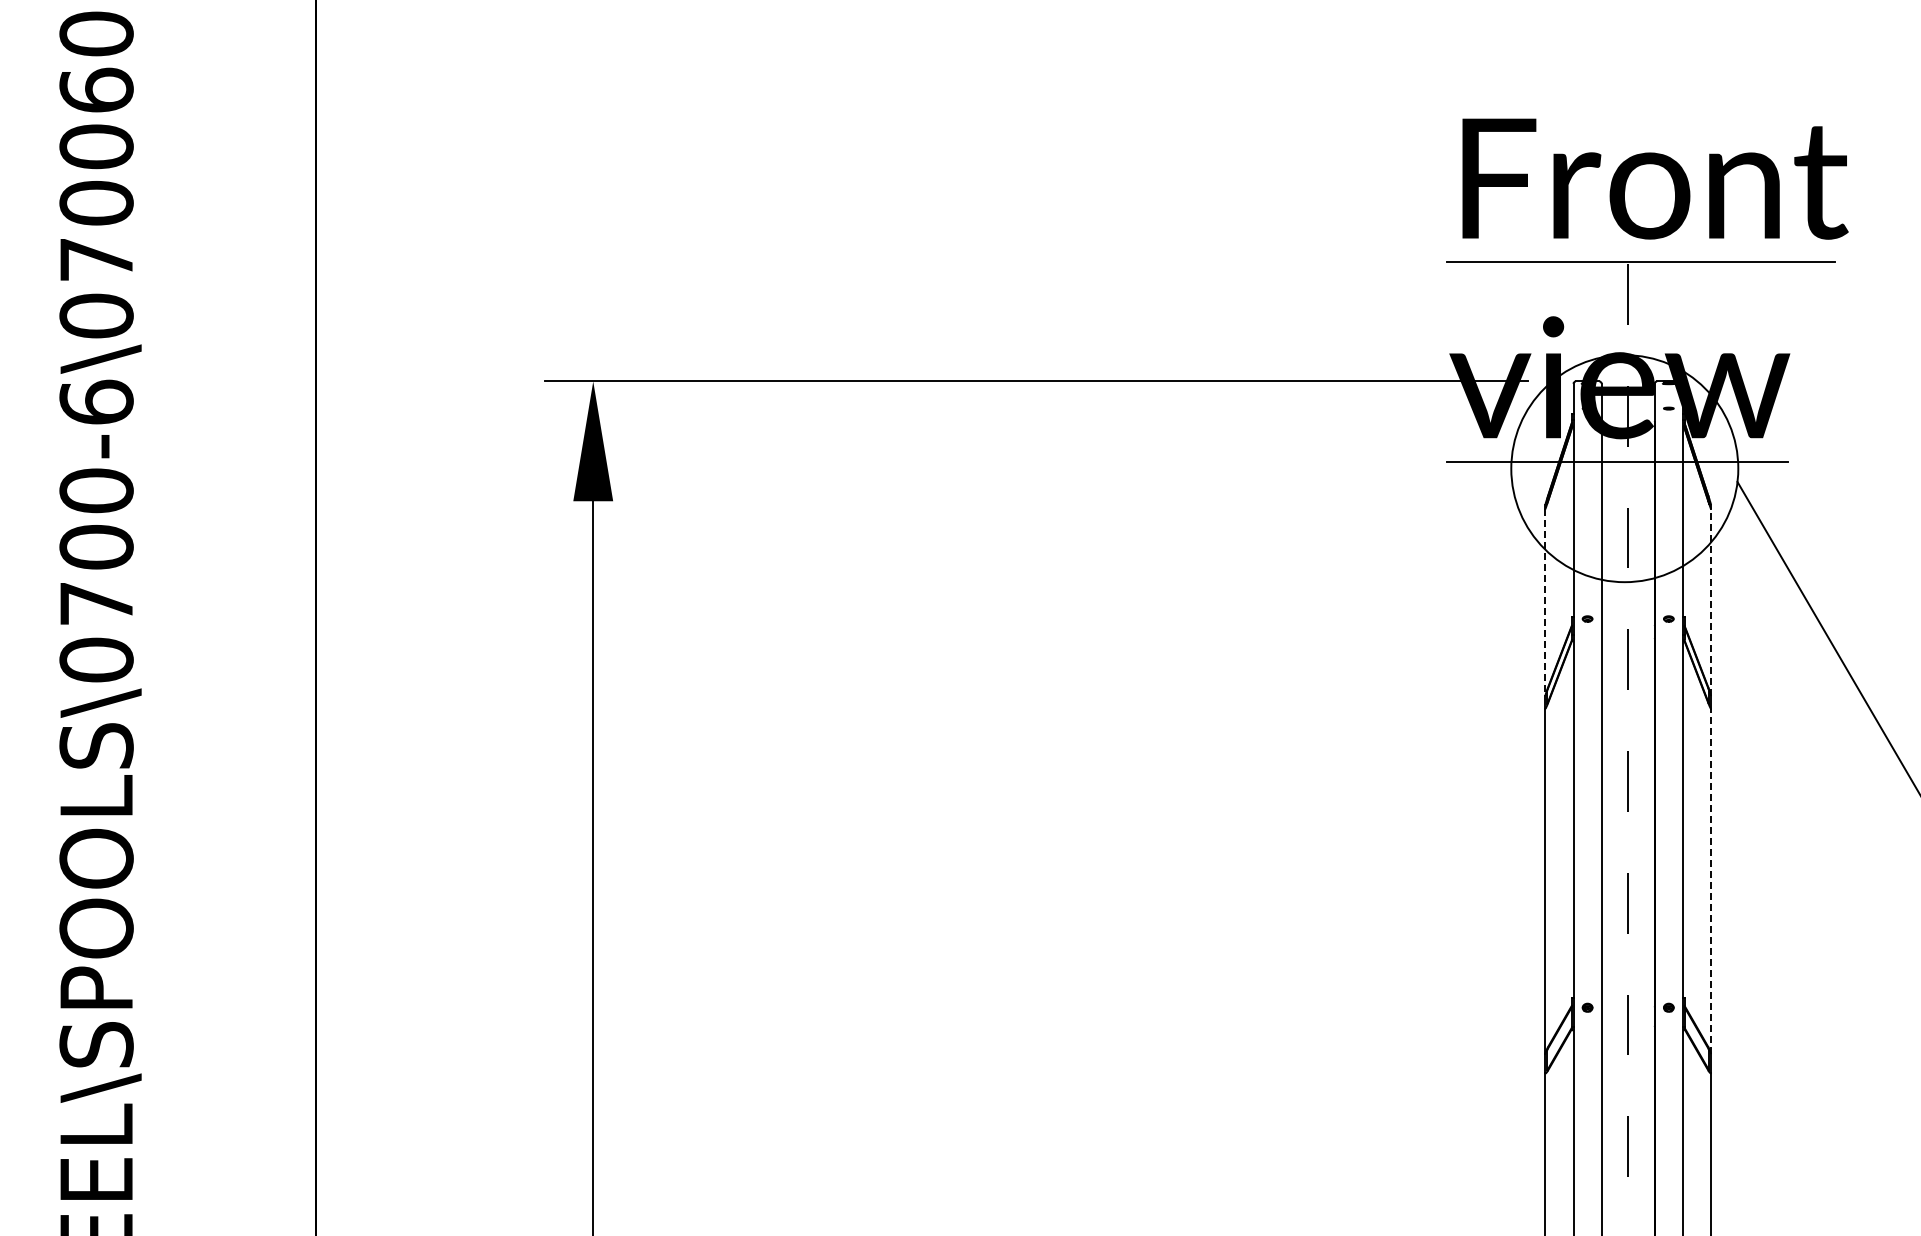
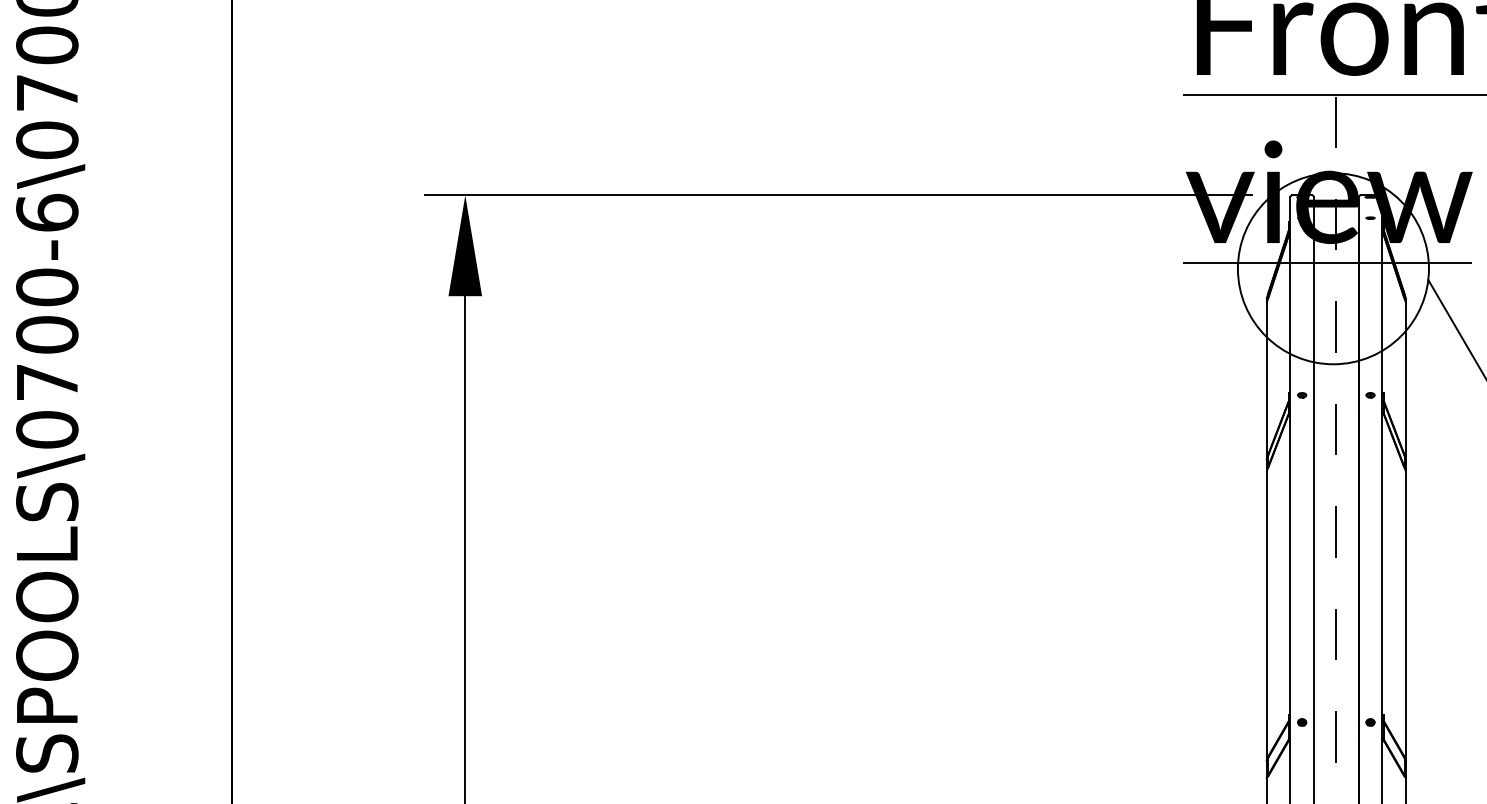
line: (1711, 602) -> (1406, 381), dashed -> solid
line: (1545, 603) -> (1266, 382), dashed -> solid
line: (1711, 881) -> (1406, 616), dashed -> solid

